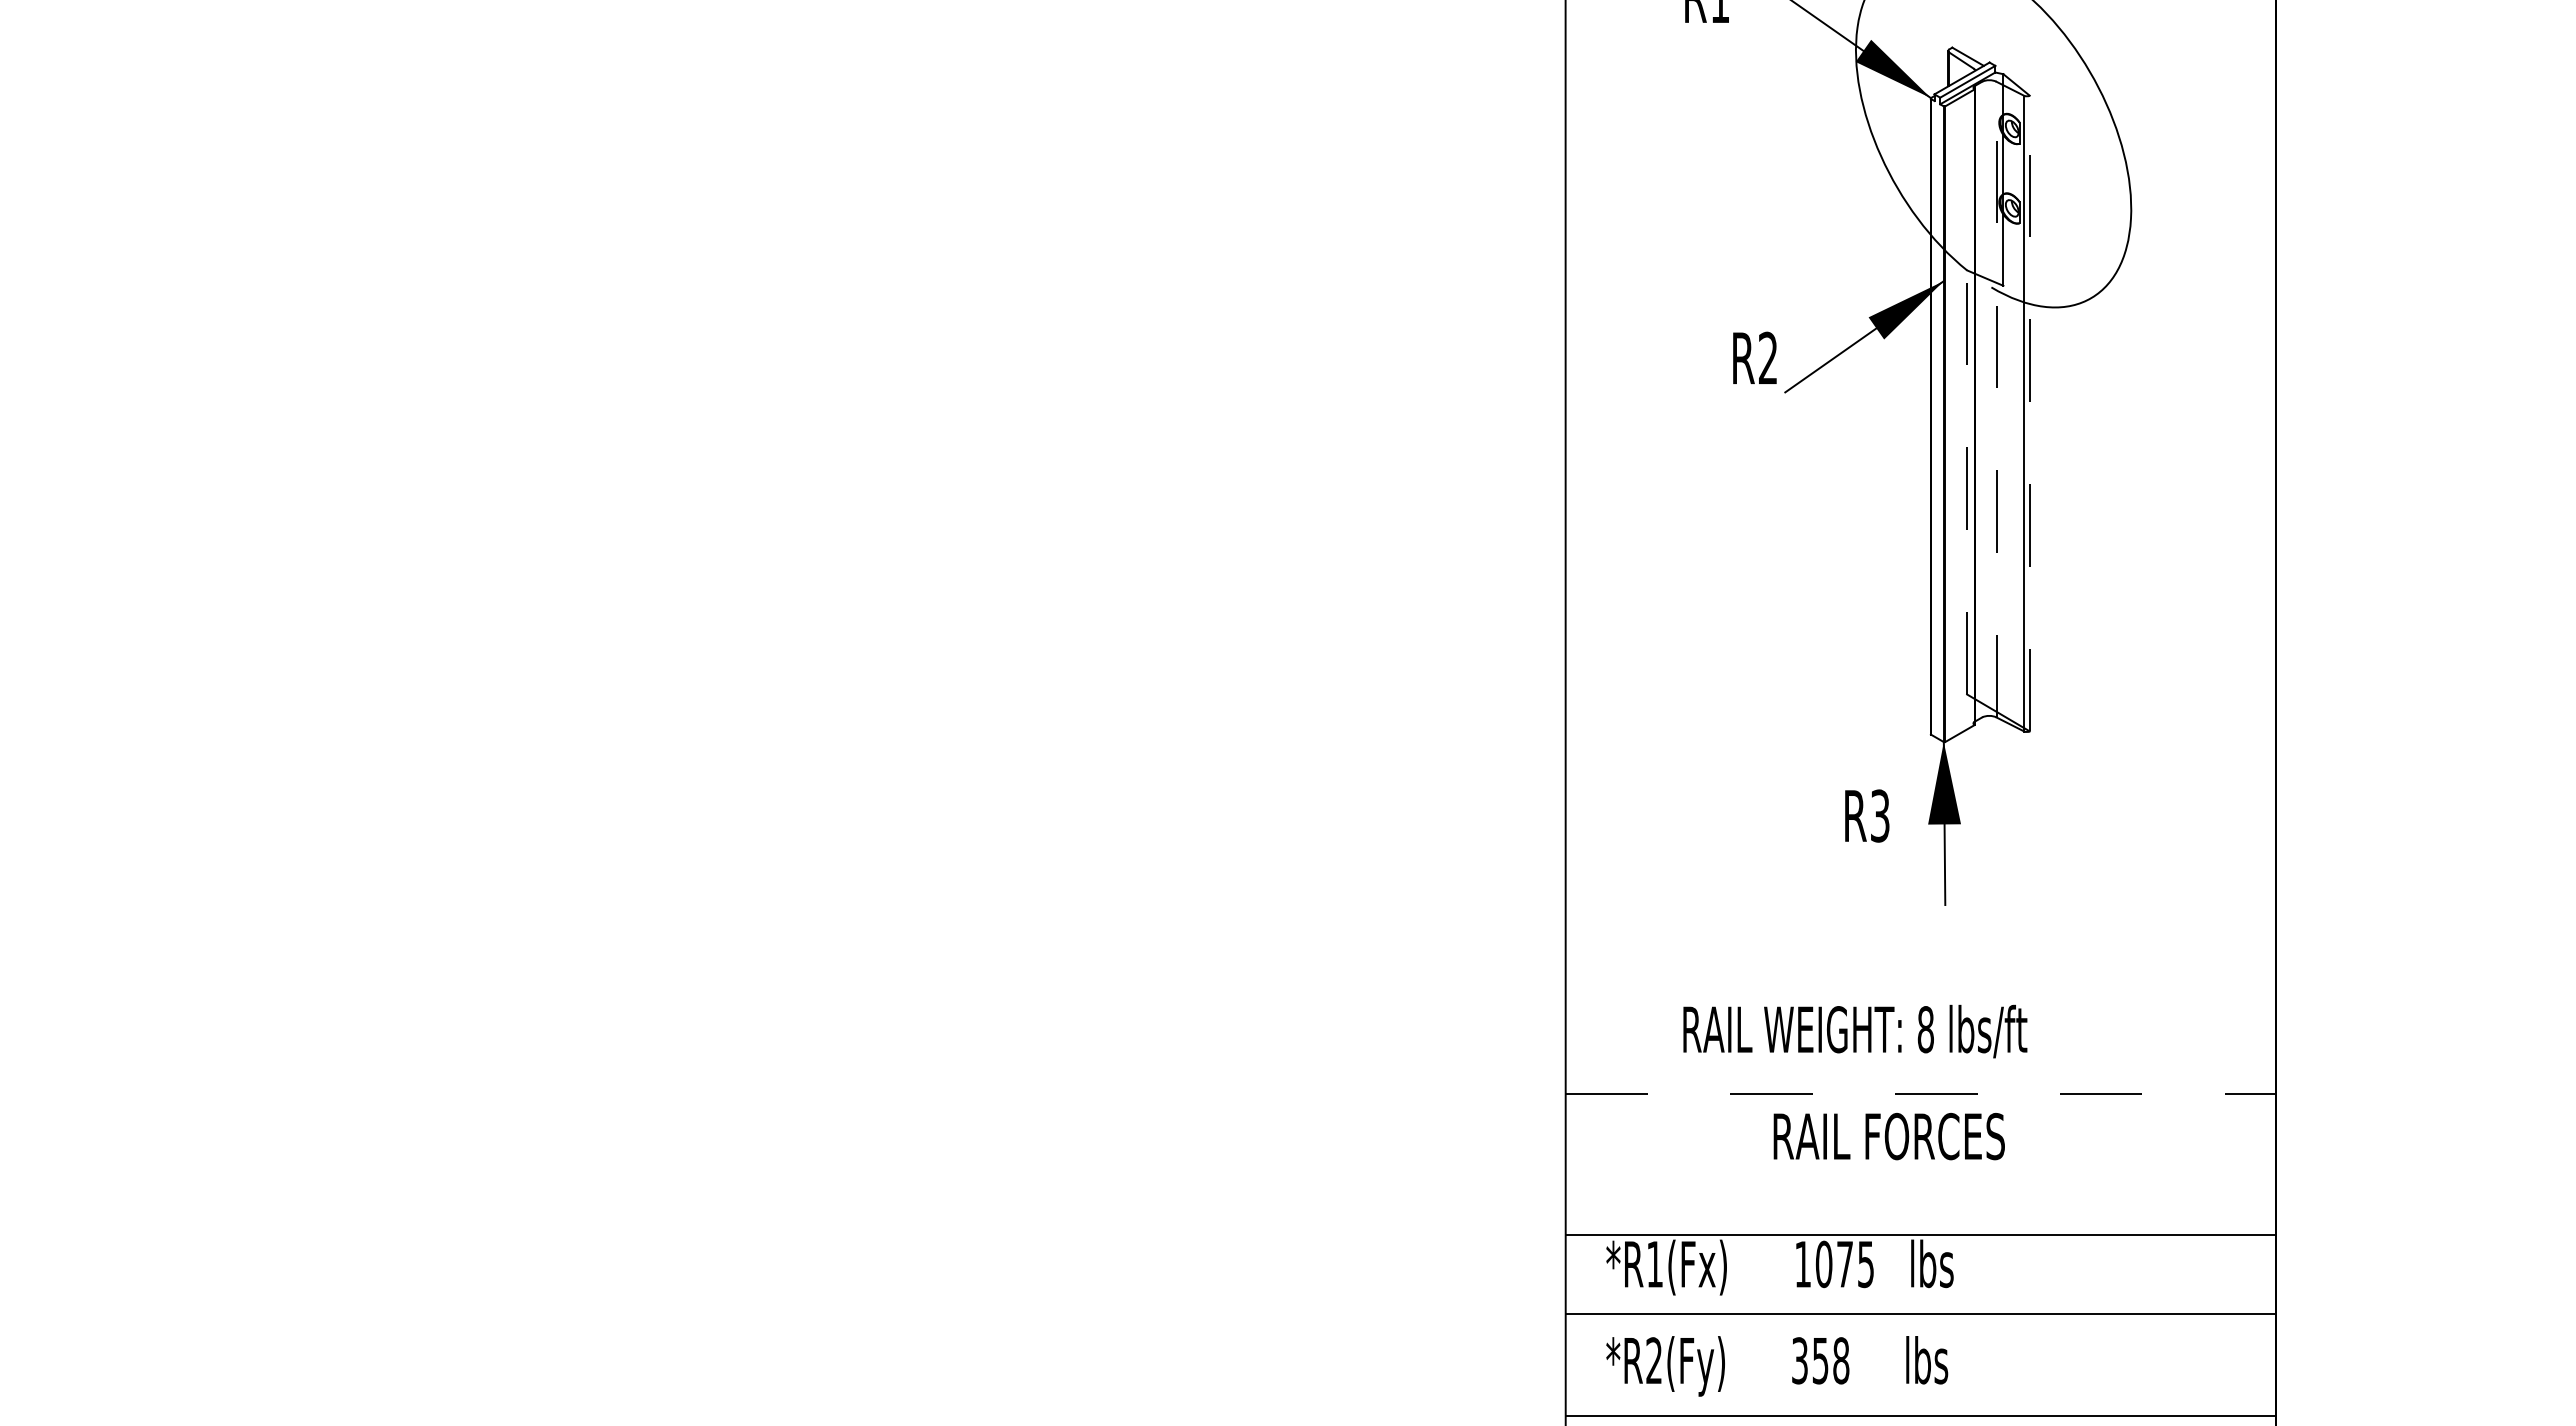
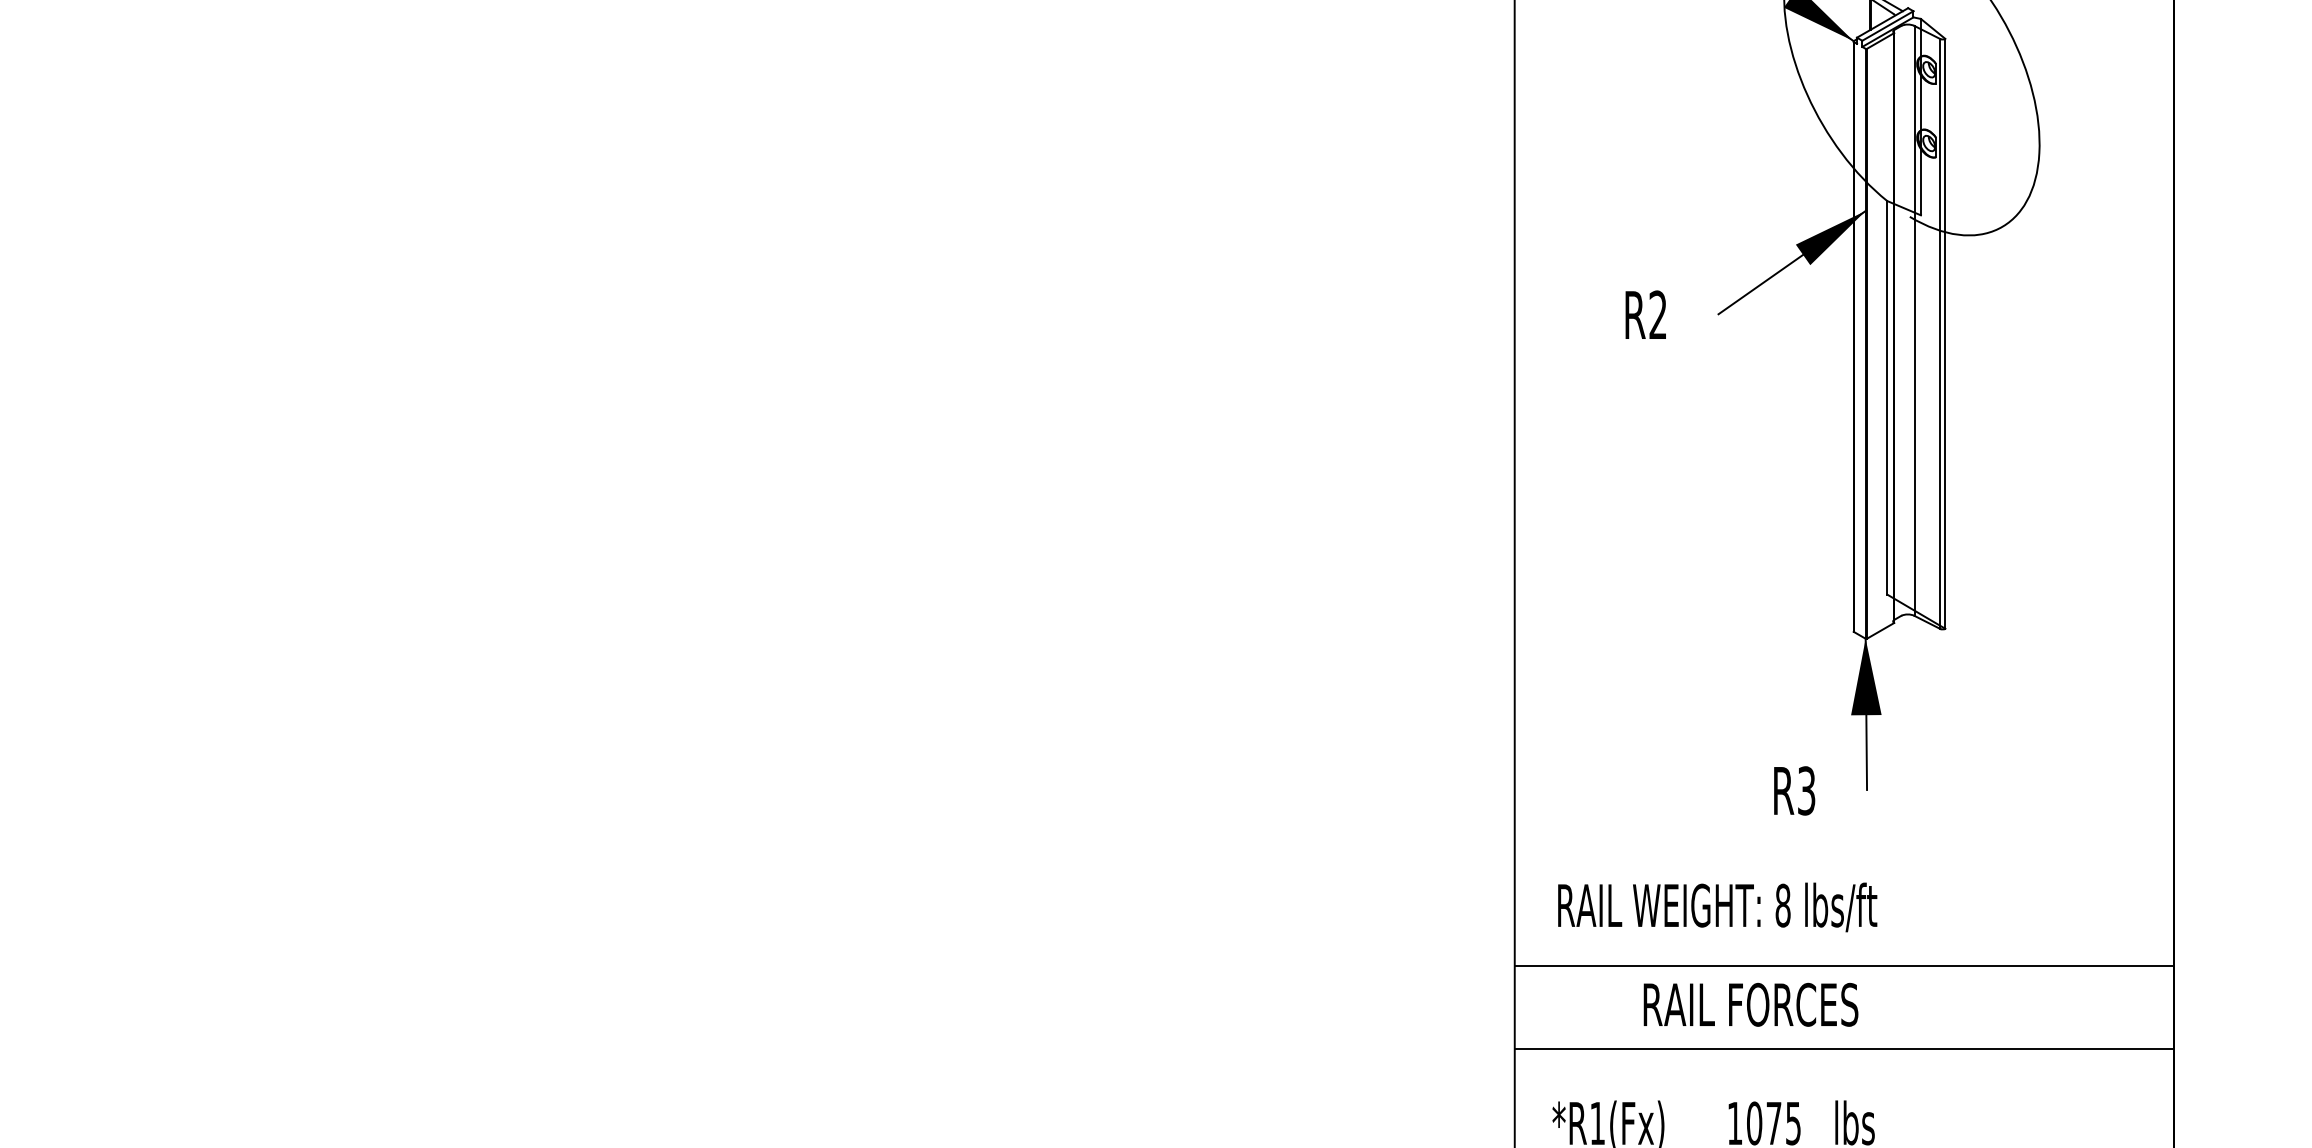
text: (1754, 357) -> (1645, 314), moved
line: (1996, 399) -> (1914, 320), dashed -> solid
line: (2029, 413) -> (1945, 333), dashed -> solid
line: (1967, 481) -> (1887, 396), dashed -> solid
text: (1867, 815) -> (1794, 790), moved
text: (1855, 1031) -> (1717, 907), moved
line: (1921, 1094) -> (1844, 965), dashed -> solid
text: (1888, 1136) -> (1750, 1004), moved
line: (1920, 1234) -> (1844, 1048), moved

